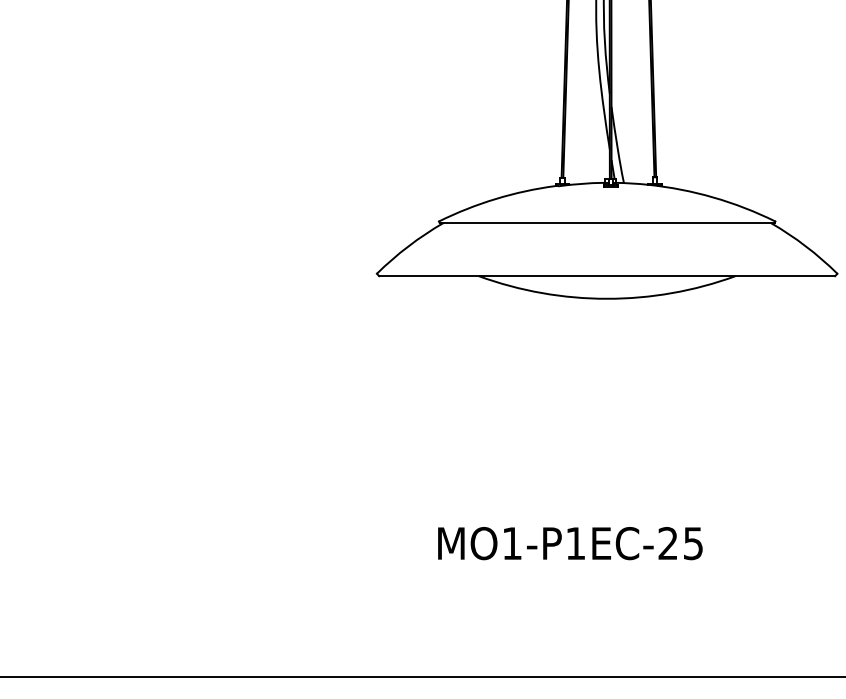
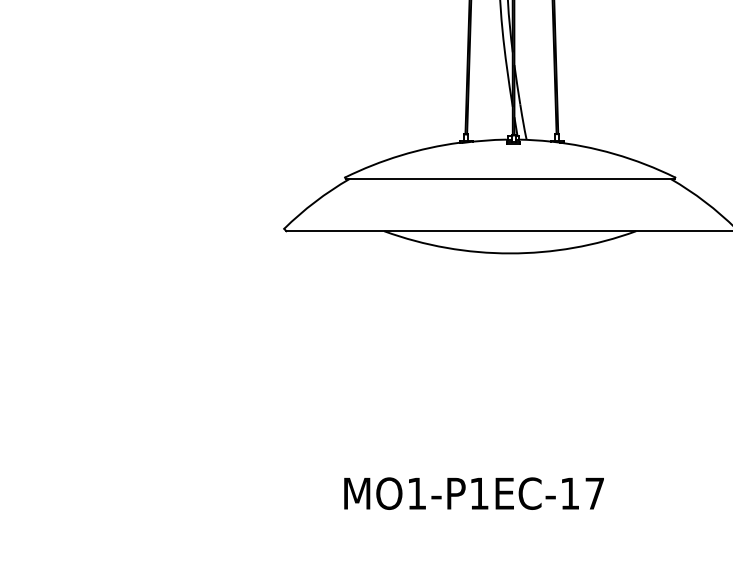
text: (680, 543) -> (582, 493), MO1-P1EC-25 -> MO1-P1EC-17

